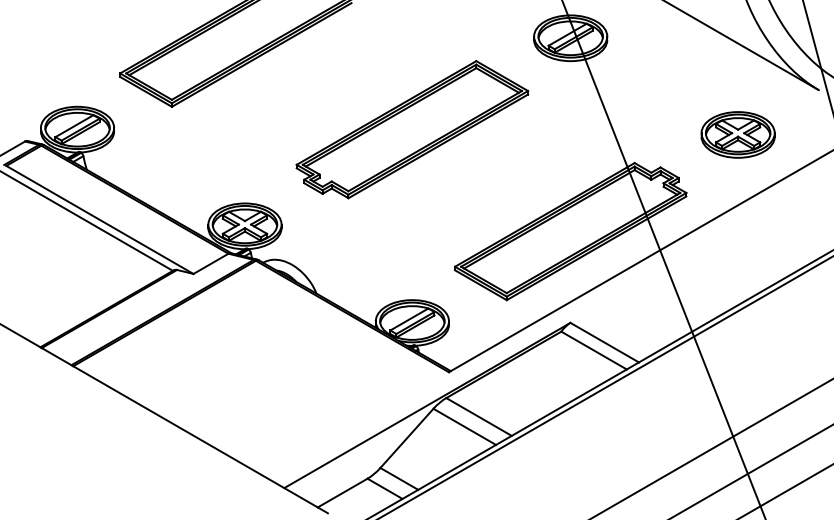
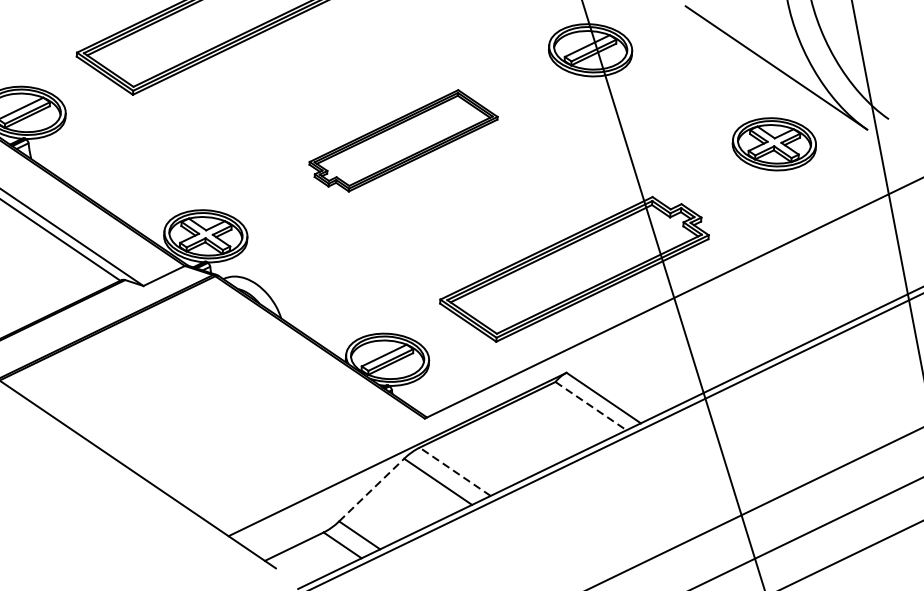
part: (412, 129) -> (403, 140), size x0.7
part: (737, 134) -> (773, 143), moved
line: (594, 350) -> (591, 406), solid -> dashed
line: (479, 416) -> (455, 471), solid -> dashed
line: (406, 438) -> (371, 490), solid -> dashed

